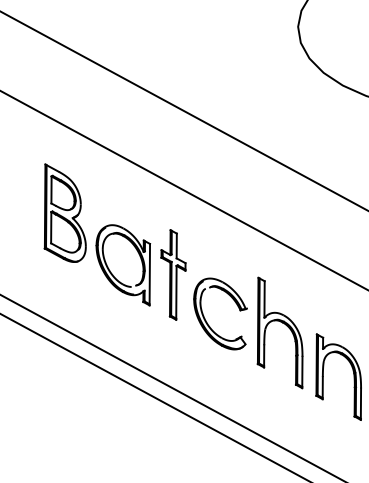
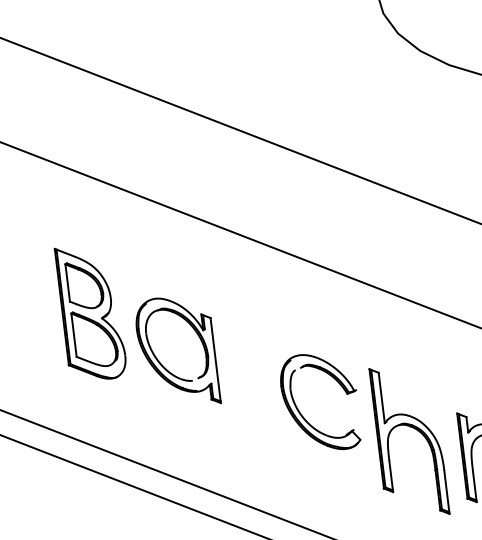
part: (64, 212) -> (89, 311), moved
part: (173, 274) -> (248, 356), removed
part: (285, 325) -> (415, 430), moved

